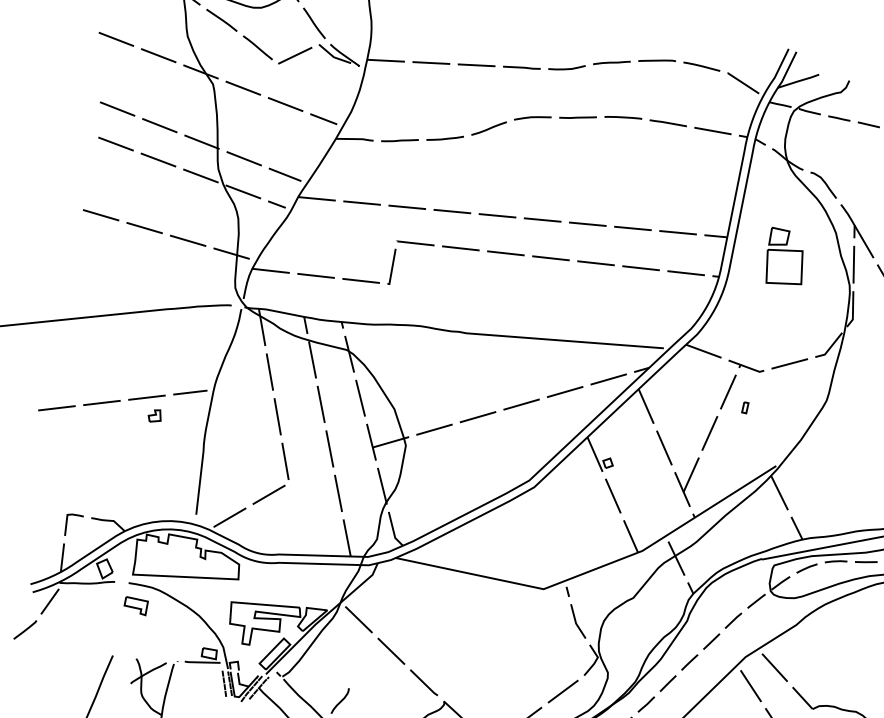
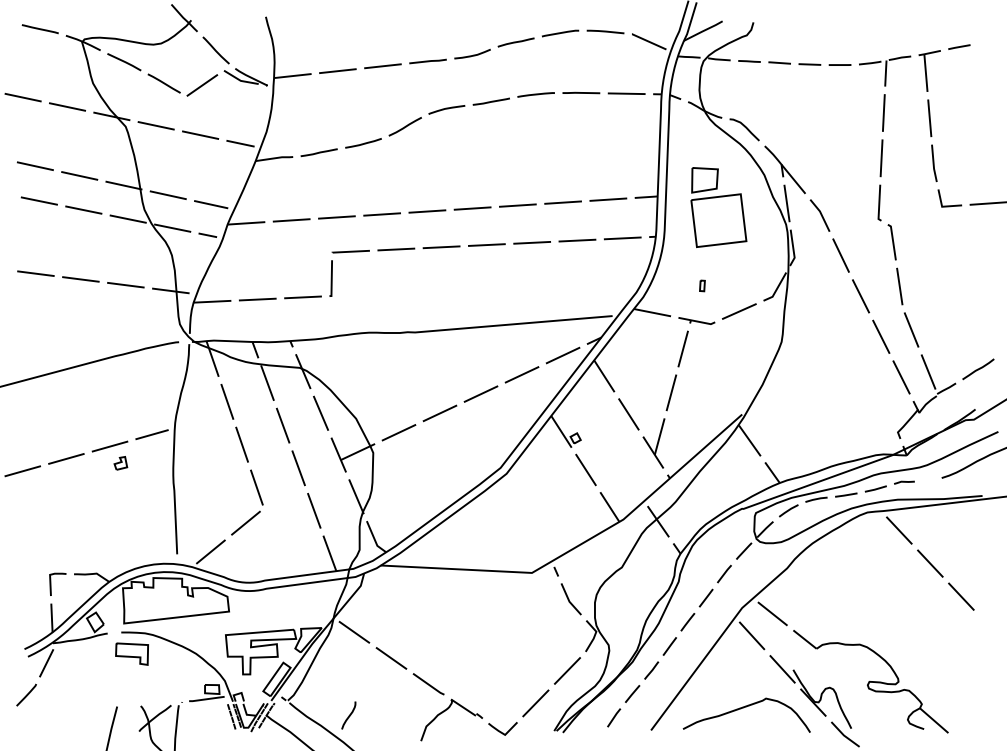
part: (785, 257) -> (718, 207), size x1.43
part: (745, 407) -> (702, 285), moved
part: (135, 605) -> (131, 653), size x1.43

